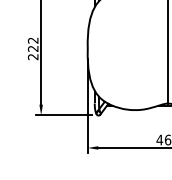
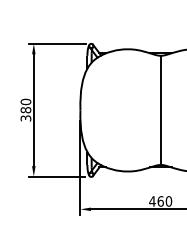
text: (32, 48) -> (25, 109), 222 -> 380

